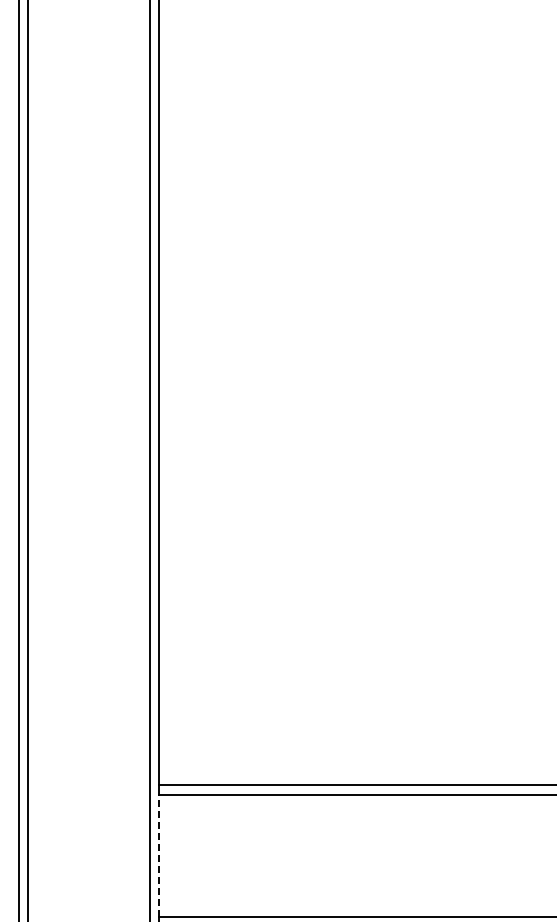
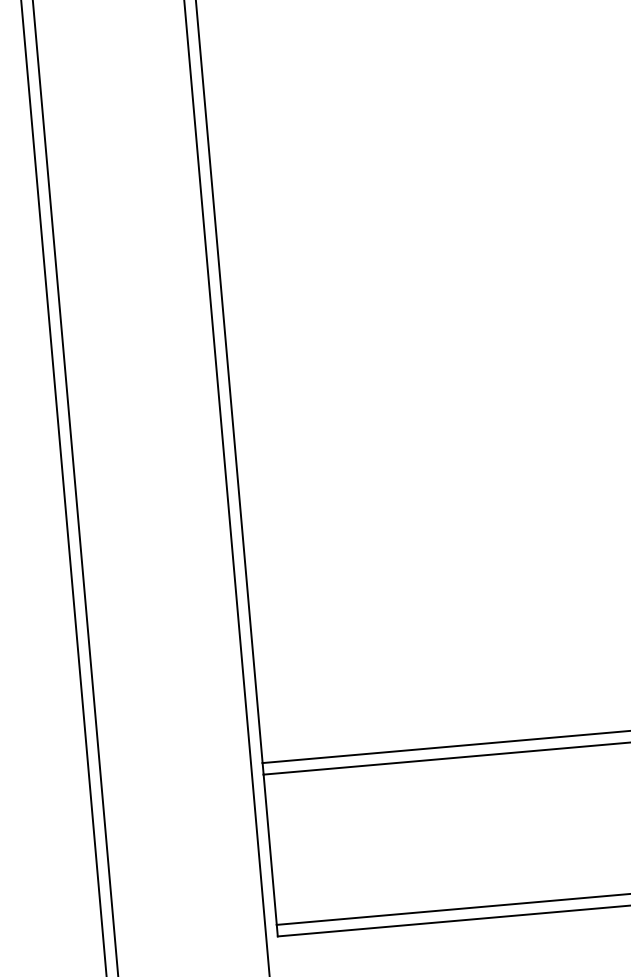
line: (159, 855) -> (270, 849), dashed -> solid

